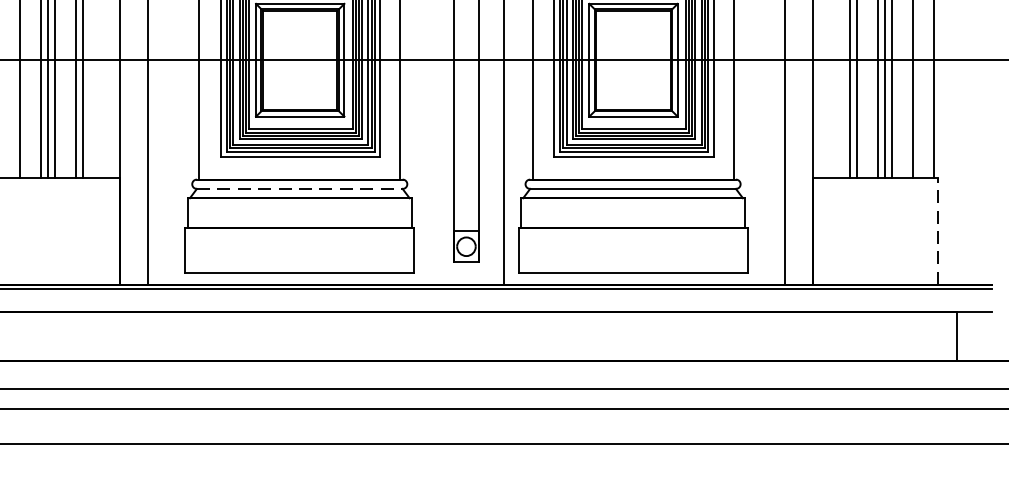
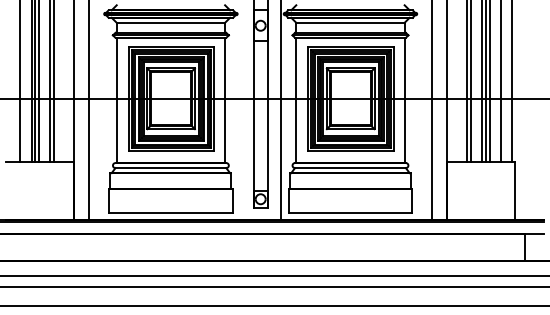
line: (300, 189) -> (171, 168), dashed -> solid
line: (937, 230) -> (514, 190), dashed -> solid

